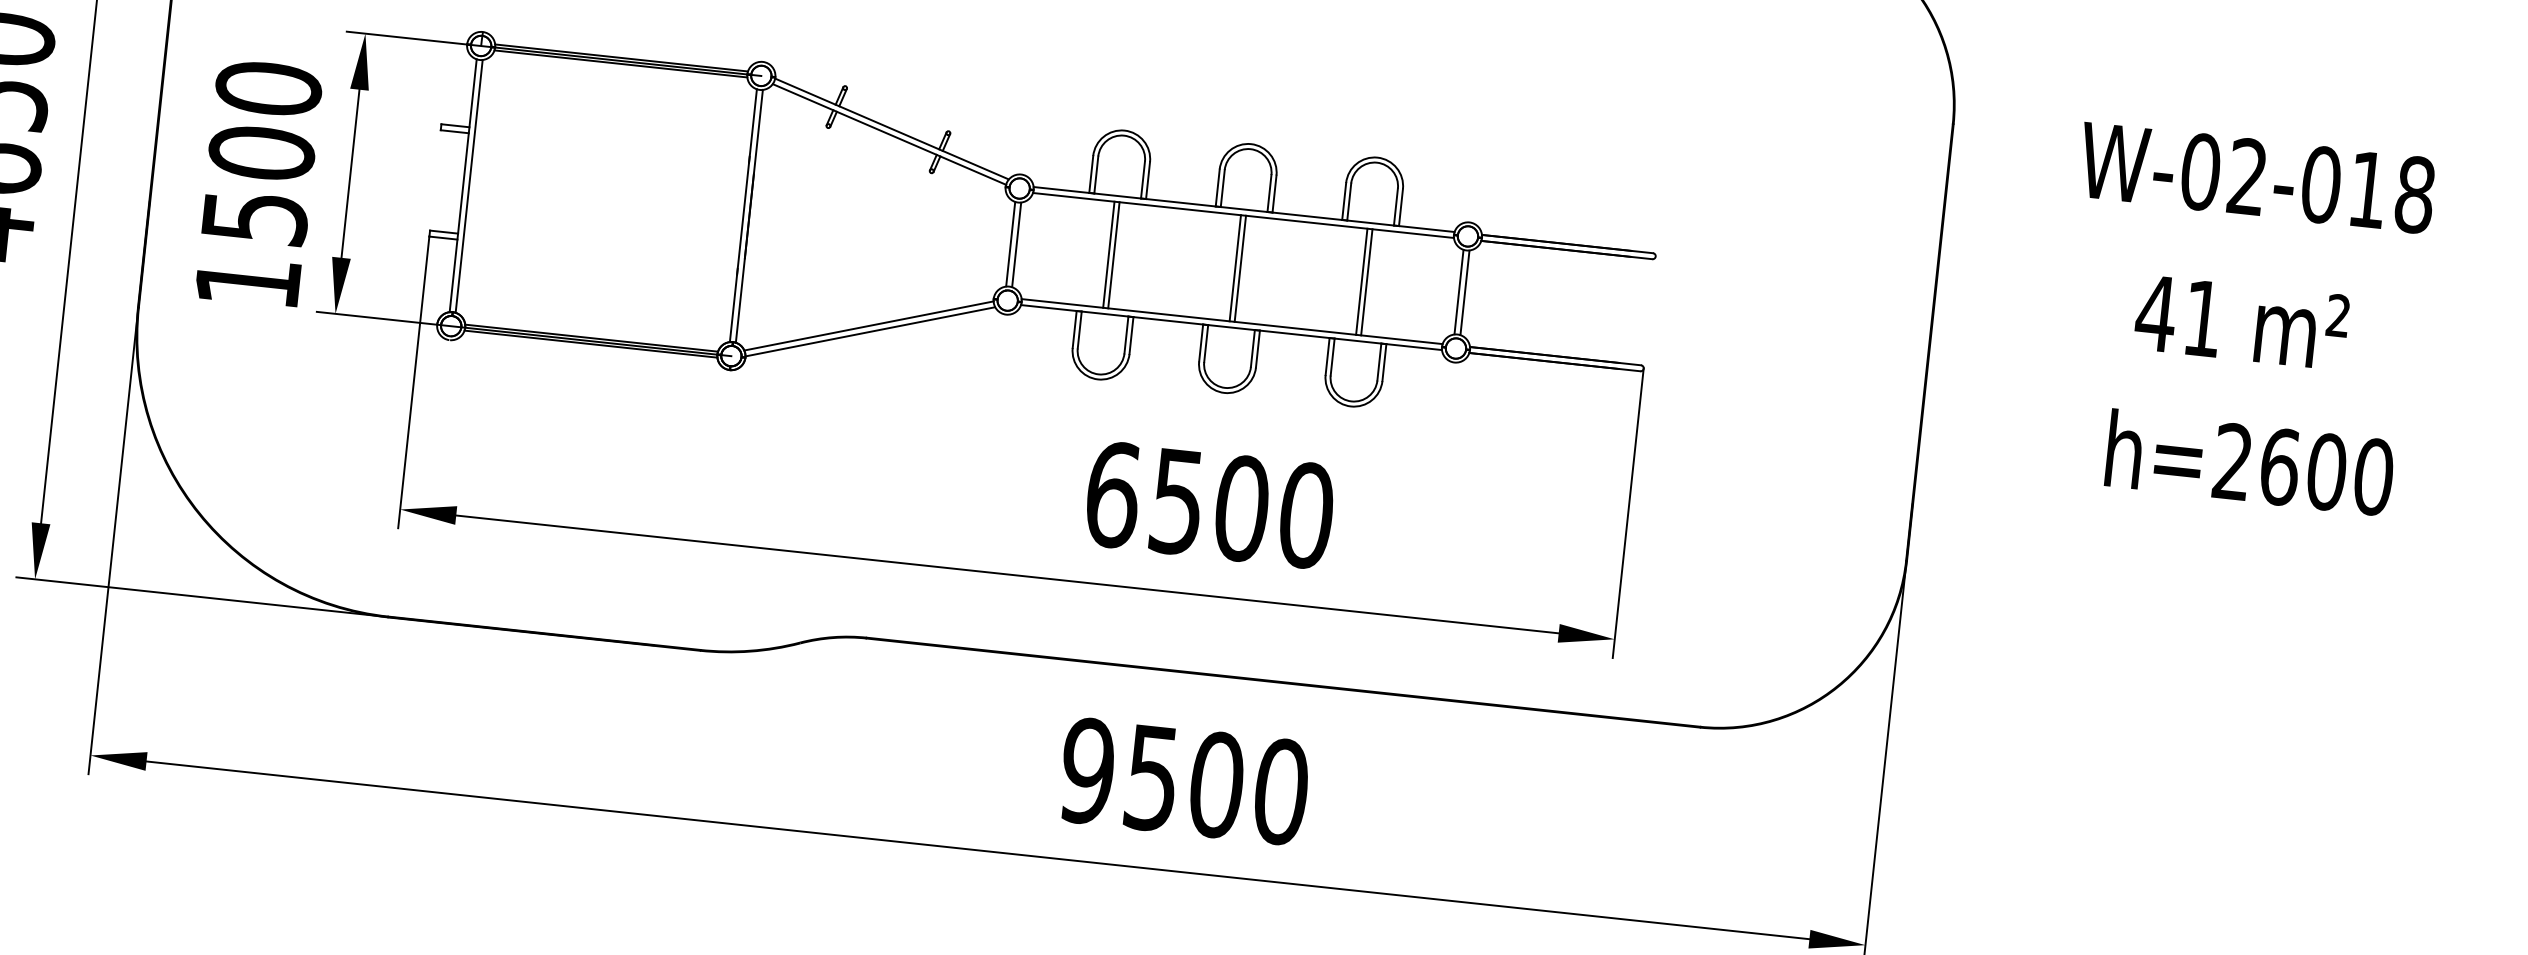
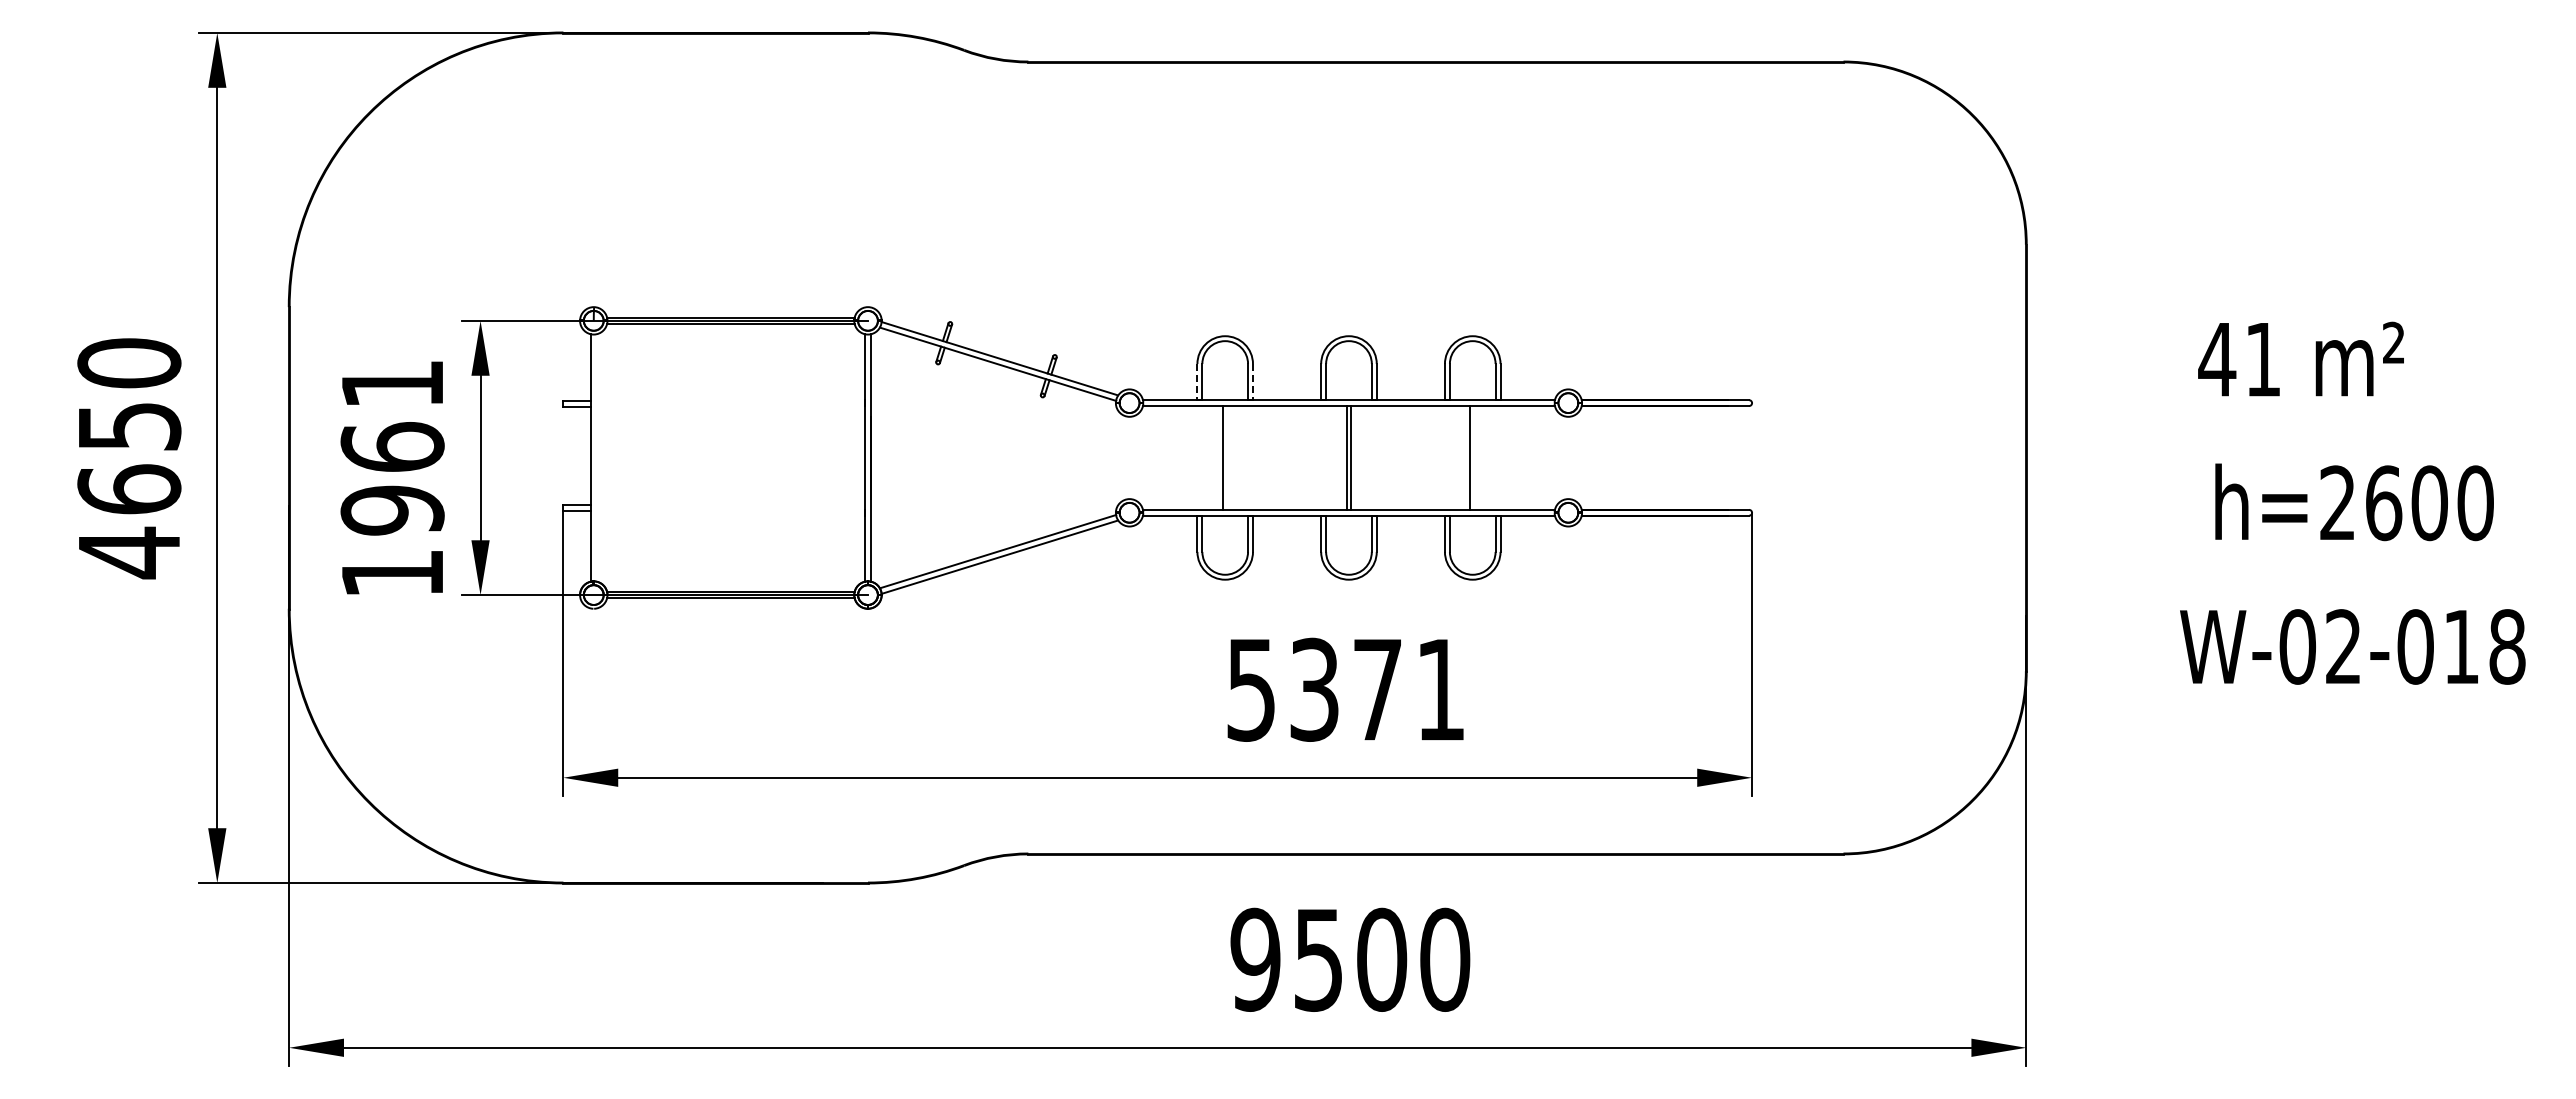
text: (261, 153) -> (392, 447), 1500 -> 1961
line: (1091, 174) -> (1197, 382), solid -> dashed
text: (2256, 177) -> (2352, 646), moved
line: (1148, 181) -> (1253, 382), solid -> dashed
line: (469, 185) -> (596, 457), removed
line: (1010, 243) -> (1126, 457), removed
line: (1016, 244) -> (1132, 457), removed
line: (1113, 254) -> (1227, 457), removed
line: (1367, 281) -> (1475, 457), removed
line: (1459, 291) -> (1565, 457), removed
line: (1465, 292) -> (1571, 457), removed
text: (2241, 321) -> (2300, 358), moved
text: (2250, 463) -> (2354, 502), moved
text: (1210, 504) -> (1346, 689), 6500 -> 5371

